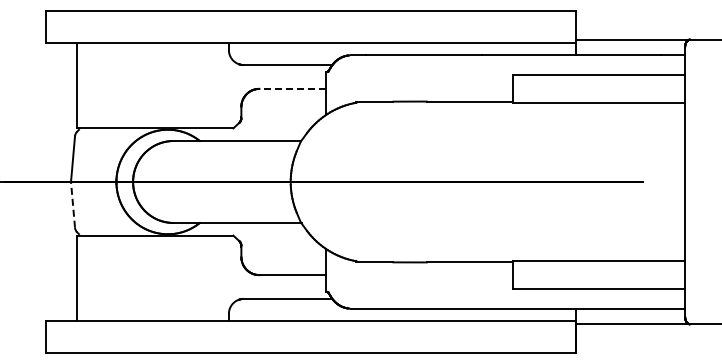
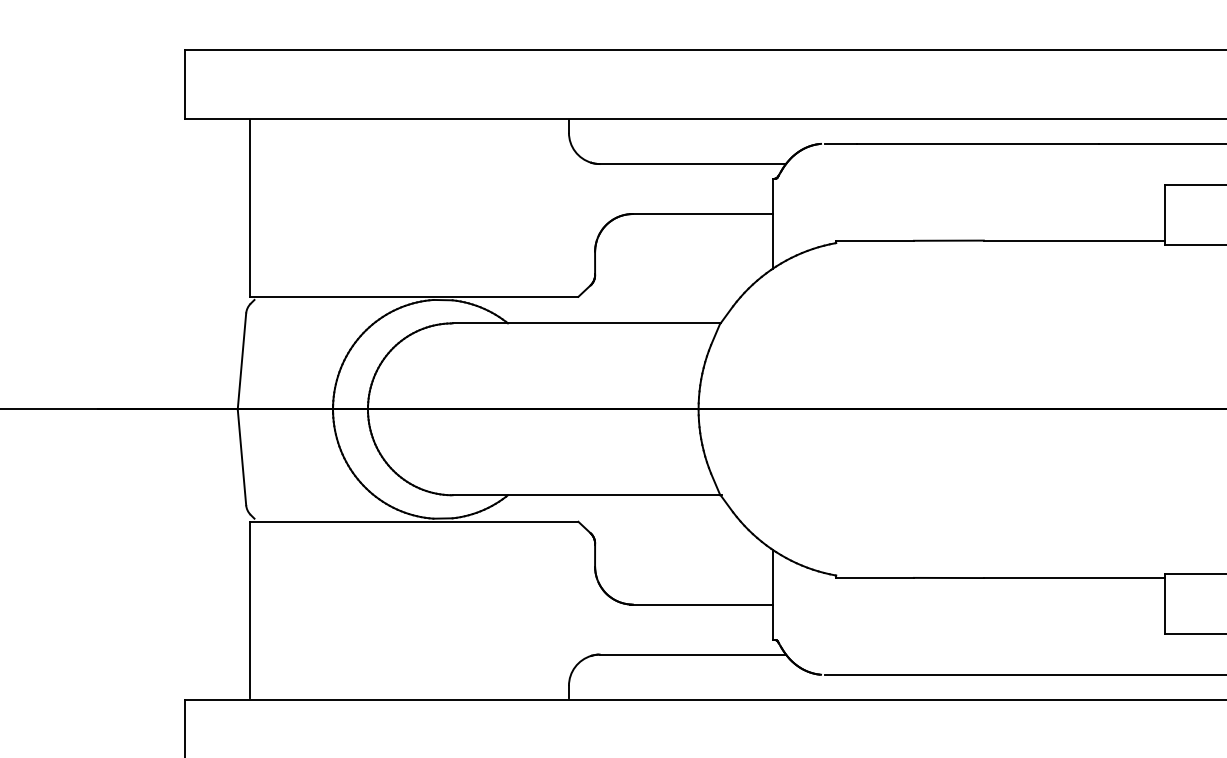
line: (292, 88) -> (702, 213), dashed -> solid
line: (73, 204) -> (242, 456), dashed -> solid

